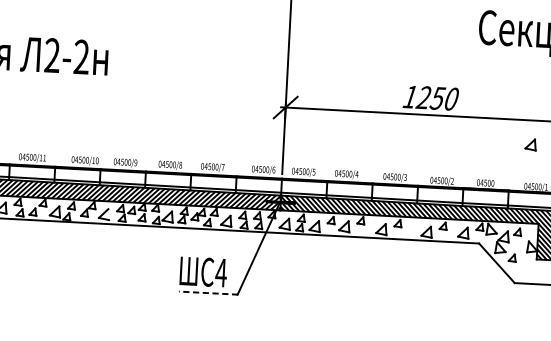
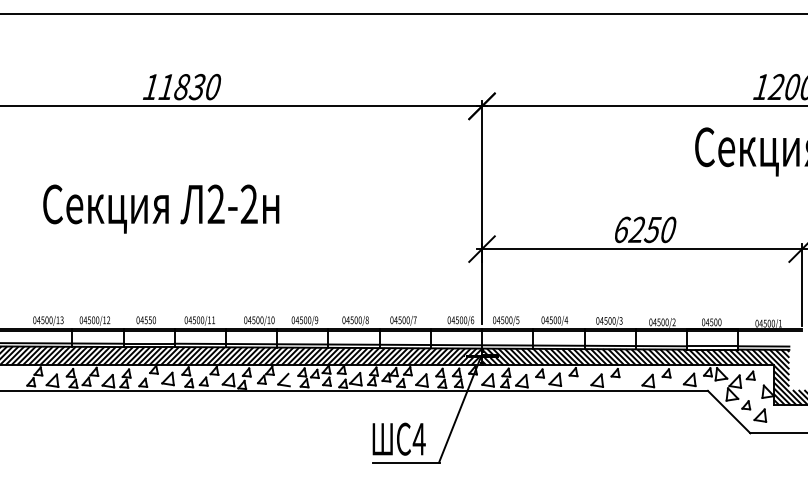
text: (410, 96) -> (622, 229), 1250 -> 6250
part: (530, 144) -> (760, 415), moved
line: (208, 292) -> (405, 462), dashed -> solid

